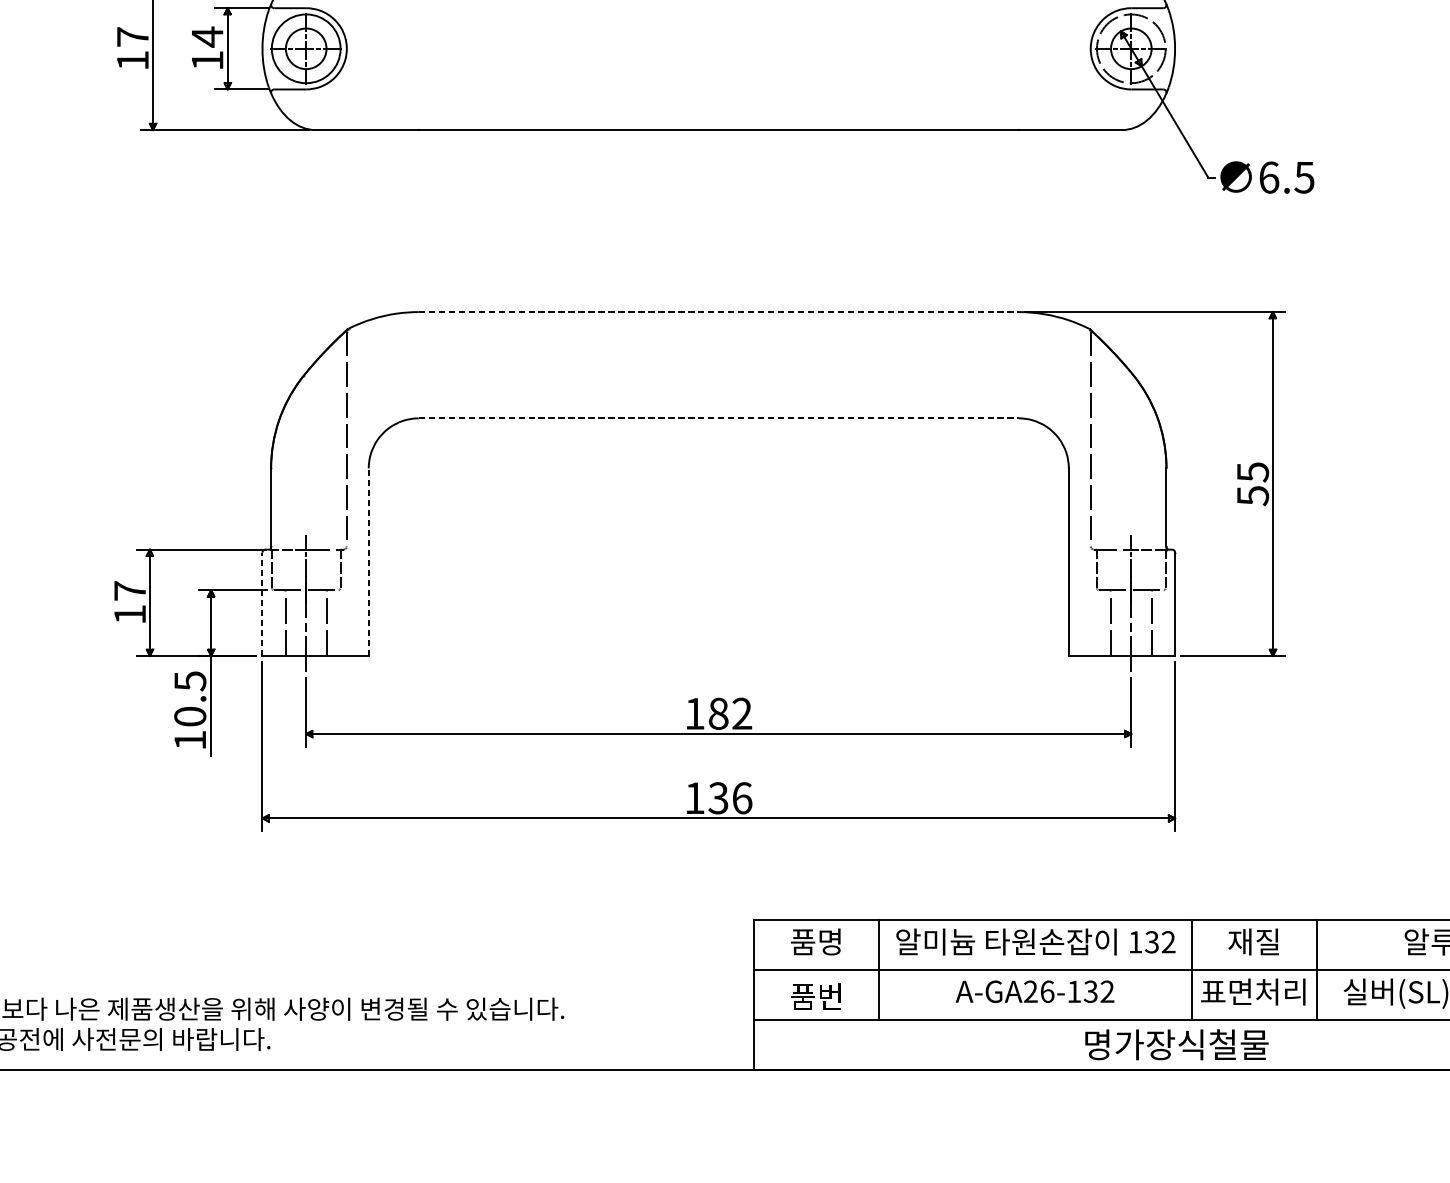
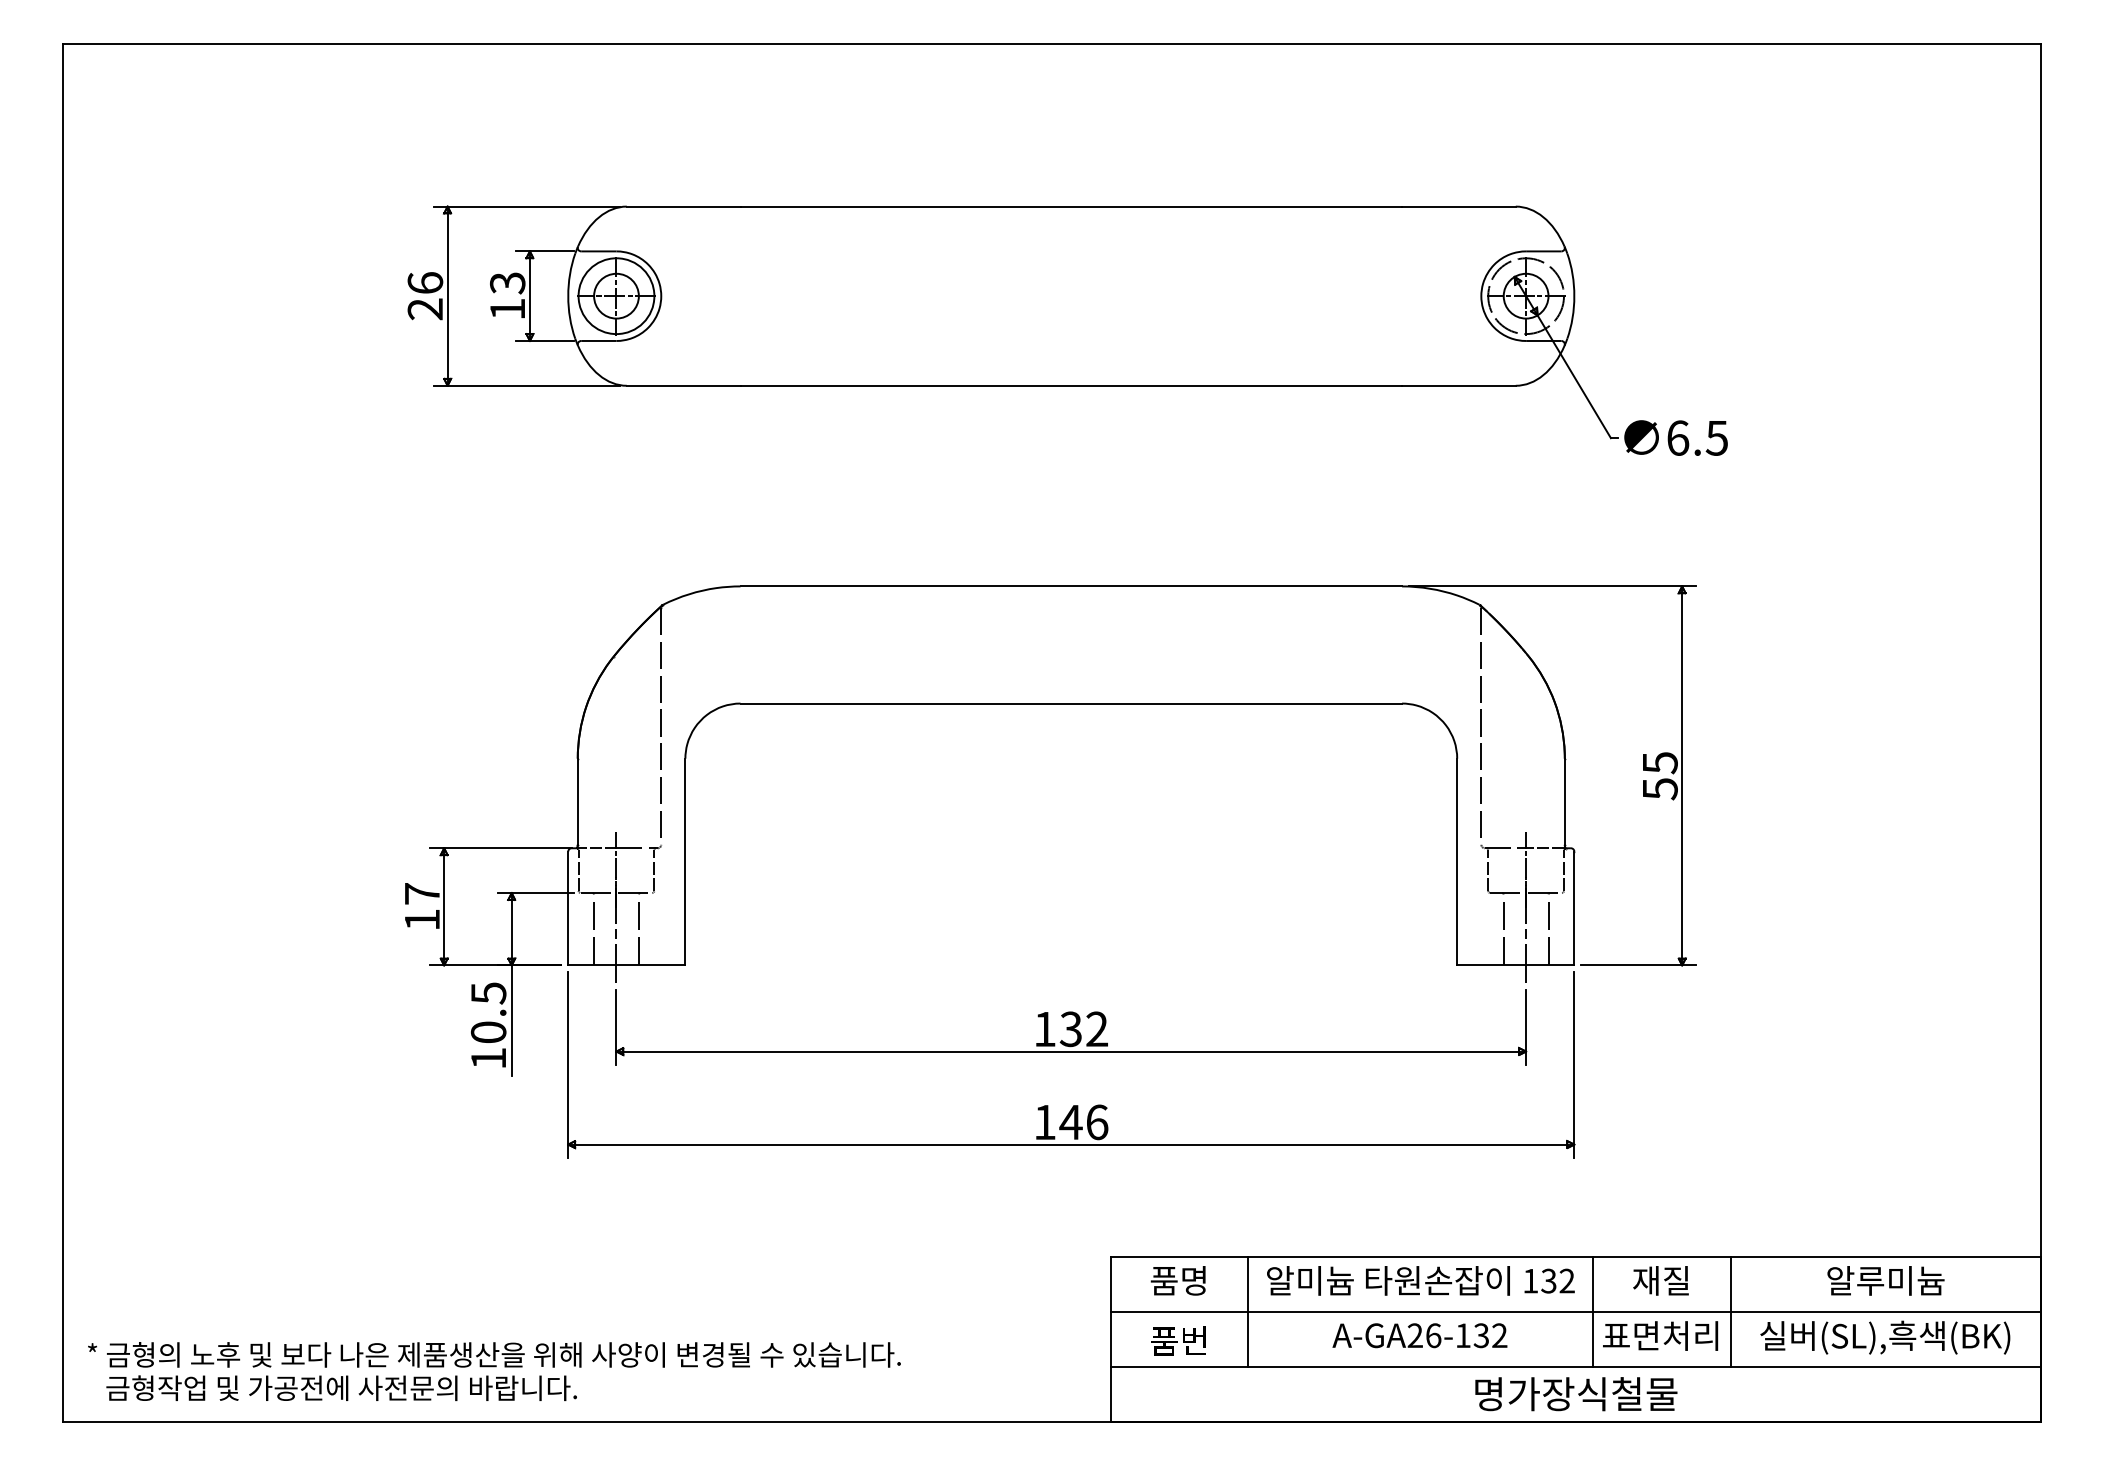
text: (207, 37) -> (507, 283), 14 -> 13
text: (132, 49) -> (425, 296), 17 -> 26
line: (718, 312) -> (1071, 586), dashed -> solid
line: (718, 418) -> (1071, 703), dashed -> solid
line: (368, 561) -> (685, 861), dashed -> solid
line: (262, 604) -> (568, 908), dashed -> solid
text: (718, 713) -> (1070, 1028), 182 -> 132
text: (718, 798) -> (1070, 1122), 136 -> 146

